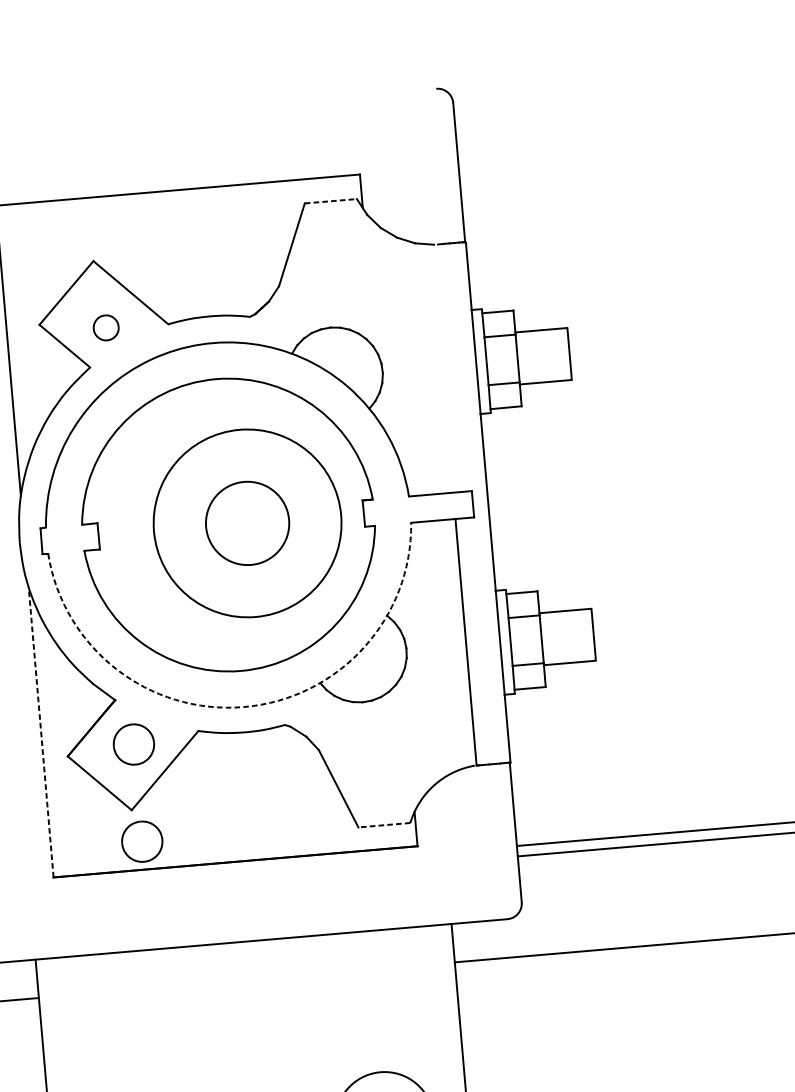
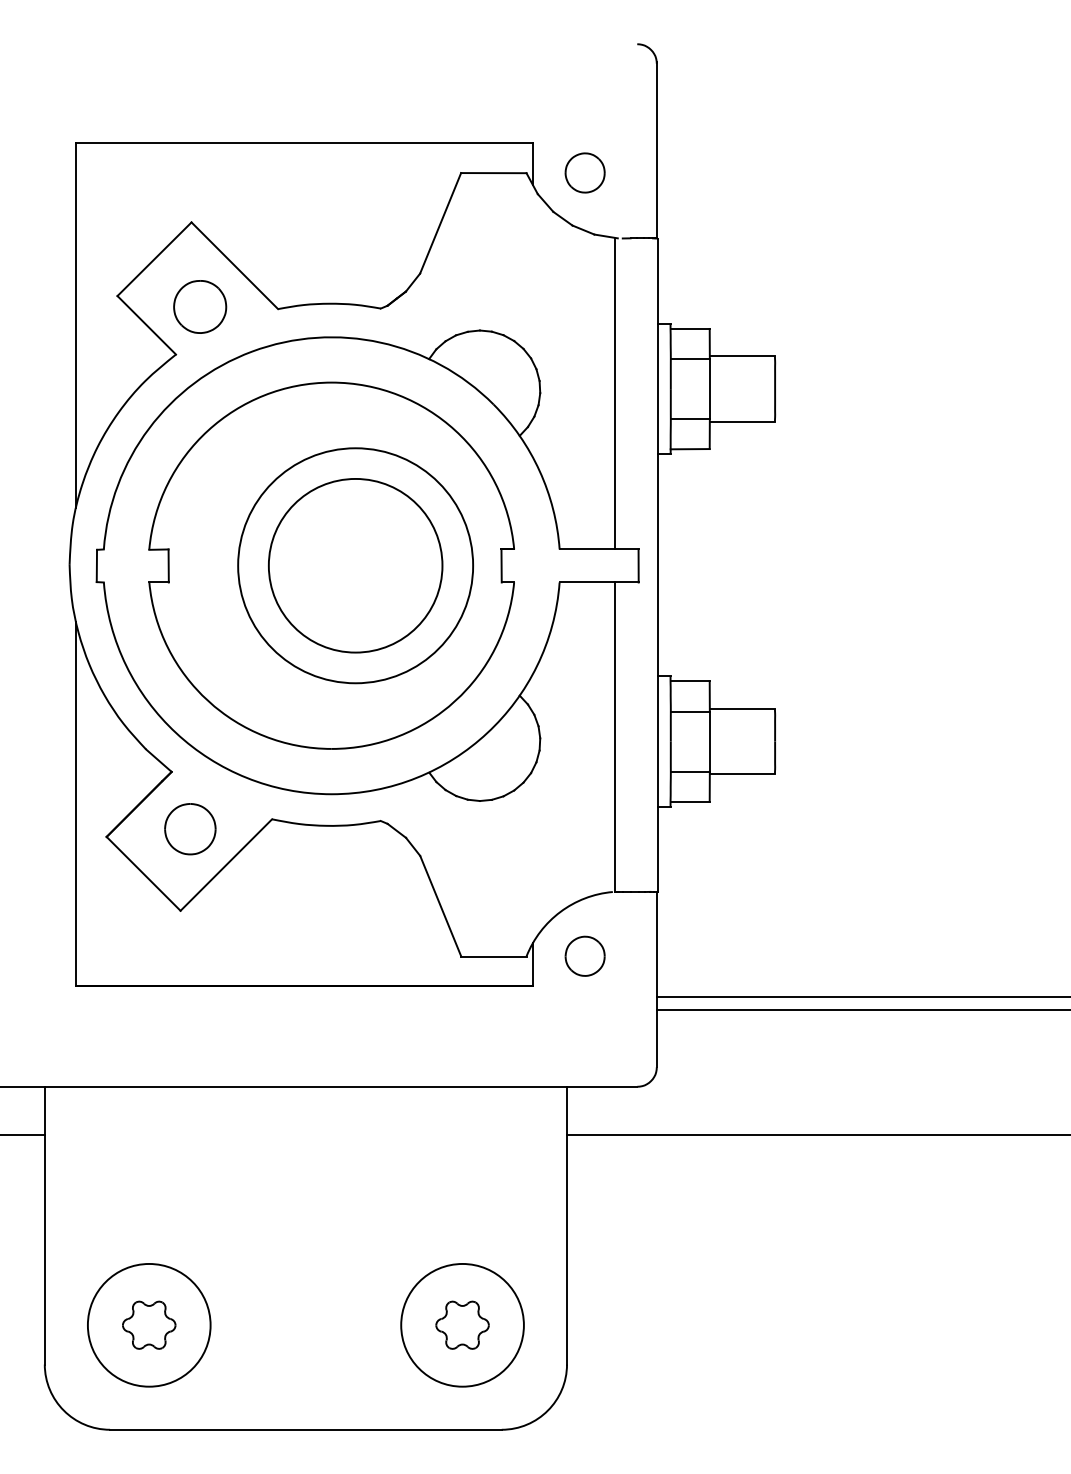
part: (403, 194) -> (584, 172), added
line: (330, 201) -> (493, 173), dashed -> solid
part: (106, 327) -> (200, 306), size x1.67
line: (442, 369) -> (615, 394), added
circle: (247, 523) -> (355, 565), size x1.67
arc: (243, 707) -> (331, 794), dashed -> solid
line: (41, 731) -> (76, 803), dashed -> solid
part: (456, 818) -> (584, 955), added
line: (384, 825) -> (493, 956), dashed -> solid
part: (142, 841) -> (190, 951), removed

